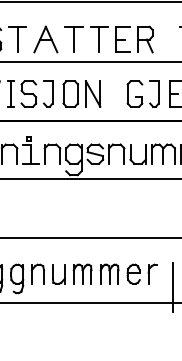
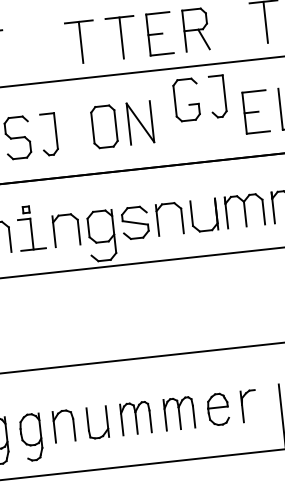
part: (45, 39) -> (35, 47), removed
part: (81, 93) -> (121, 124), moved
part: (142, 93) -> (198, 97), moved

